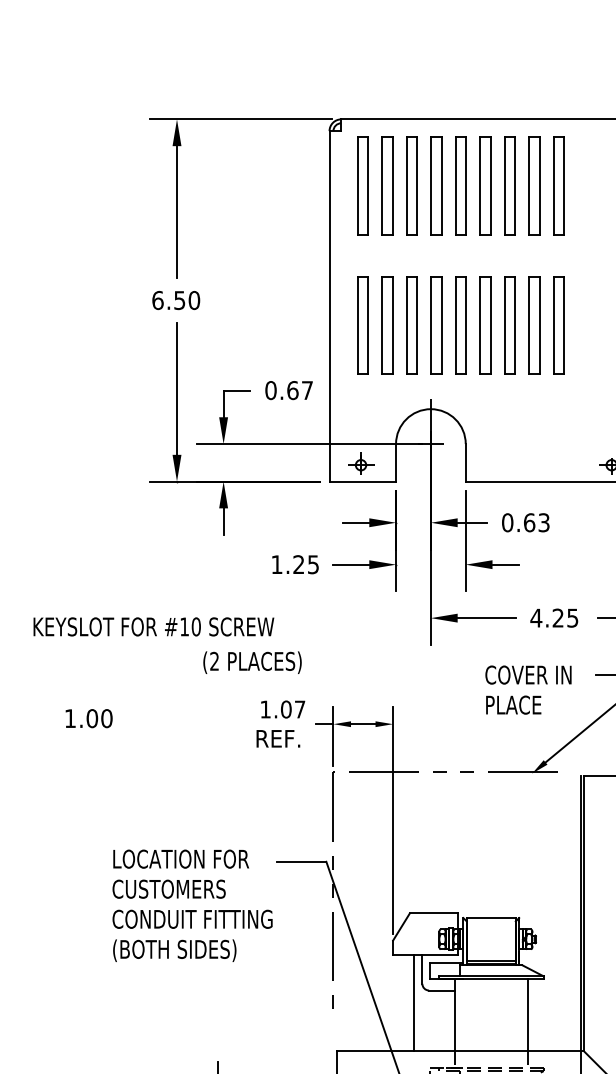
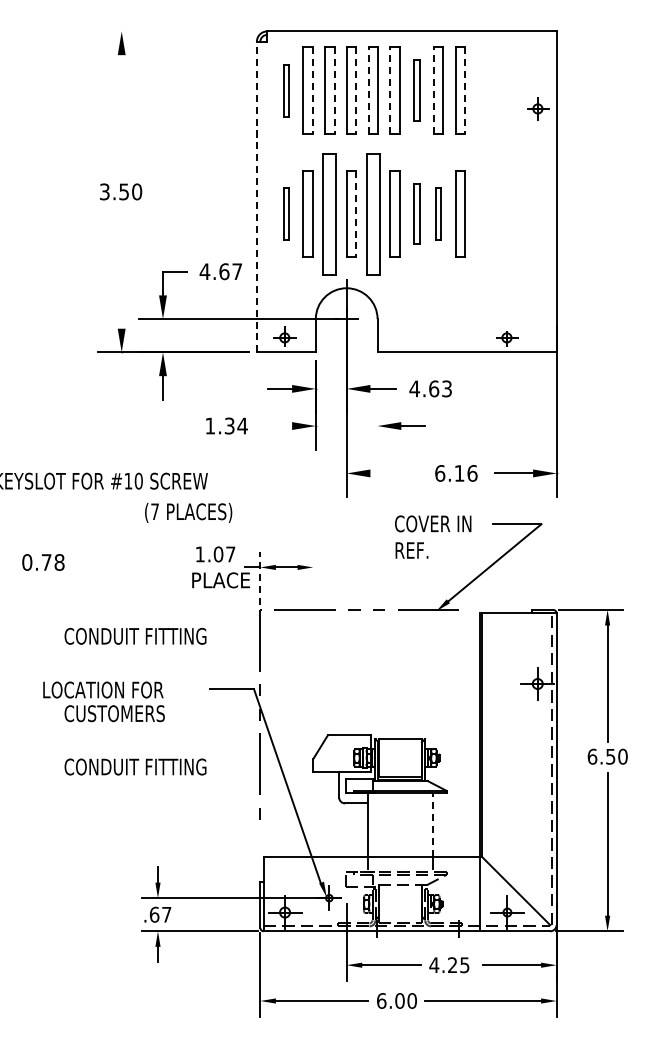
line: (241, 119) -> (178, 31), removed
part: (362, 186) -> (286, 90), size x0.6
line: (455, 186) -> (368, 90), solid -> dashed
line: (480, 186) -> (390, 90), solid -> dashed
part: (509, 186) -> (416, 90), size x0.7
line: (528, 186) -> (433, 90), solid -> dashed
line: (392, 187) -> (312, 91), solid -> dashed
line: (417, 187) -> (334, 91), solid -> dashed
line: (441, 187) -> (356, 91), solid -> dashed
line: (563, 187) -> (464, 91), solid -> dashed
line: (176, 211) -> (121, 113), removed
text: (157, 300) -> (104, 191), 6.50 -> 3.50
line: (329, 305) -> (256, 196), solid -> dashed
part: (362, 324) -> (286, 213), size x0.6
part: (411, 324) -> (329, 213), size x1.4
part: (461, 324) -> (373, 213), size x1.4
part: (509, 324) -> (416, 213), size x0.7
part: (534, 324) -> (438, 213), size x0.6
line: (441, 325) -> (356, 214), solid -> dashed
line: (176, 389) -> (121, 270), removed
text: (270, 390) -> (204, 271), 0.67 -> 4.67
text: (507, 522) -> (414, 388), 0.63 -> 4.63
line: (465, 540) -> (377, 404), removed
text: (305, 564) -> (235, 425), 1.25 -> 1.34
line: (350, 565) -> (275, 426), removed
line: (485, 618) -> (395, 473), removed
text: (553, 618) -> (455, 473), 4.25 -> 6.16
text: (214, 661) -> (154, 511), (2 -> (7
text: (514, 705) -> (420, 550), PLACE -> REF.
text: (88, 718) -> (43, 562), 1.00 -> 0.78
line: (333, 735) -> (260, 577), solid -> dashed
text: (289, 738) -> (221, 580), REF. -> PLACE
line: (393, 820) -> (313, 652), removed
text: (181, 858) -> (103, 689), moved
text: (192, 918) -> (135, 635), moved
text: (192, 951) -> (135, 768), (BOTH SIDES) -> CONDUIT FITTING
line: (413, 1003) -> (331, 814), removed
line: (528, 1015) -> (433, 825), solid -> dashed

